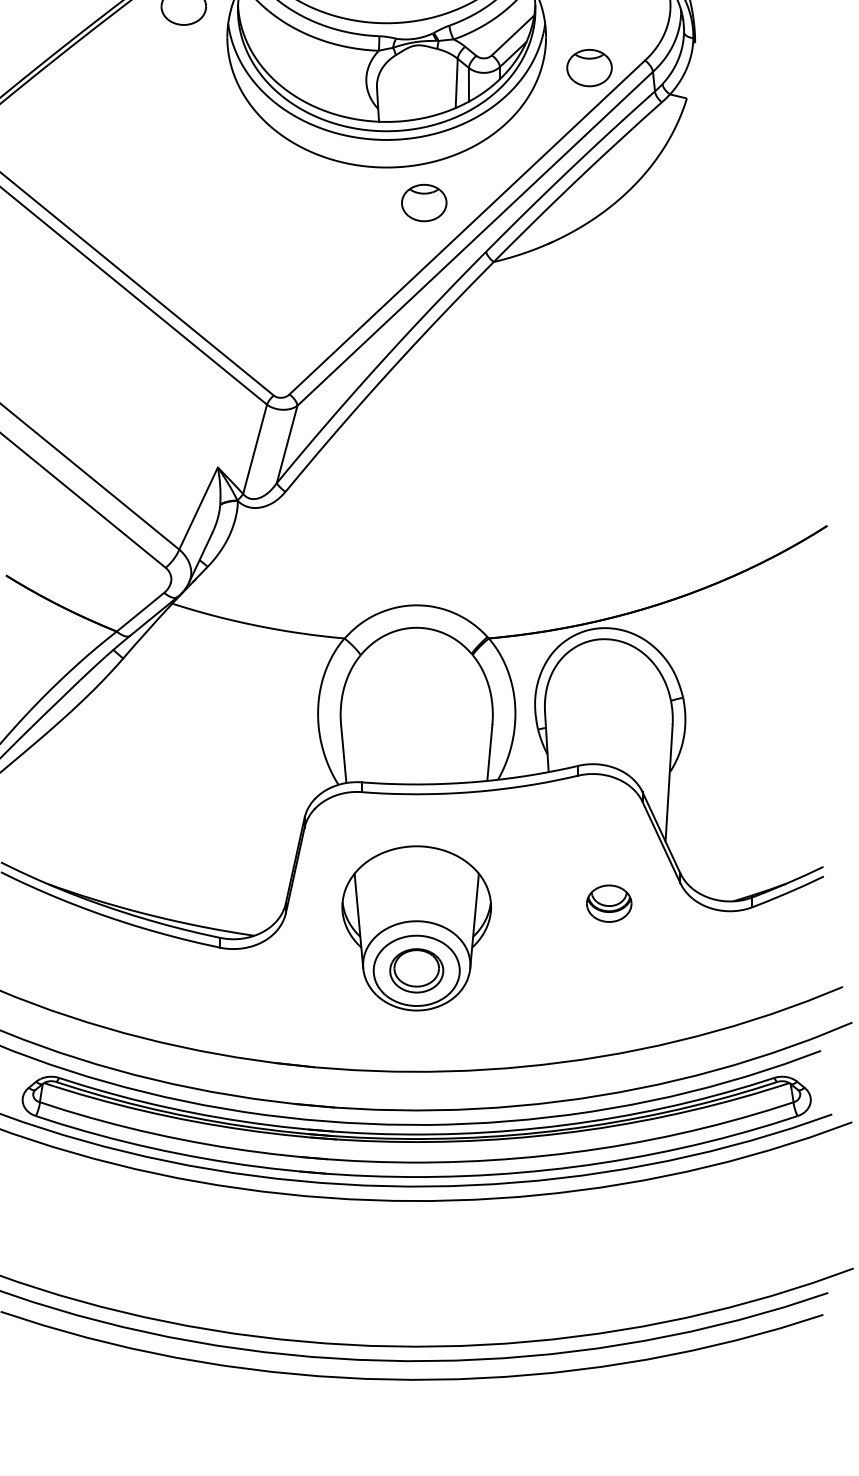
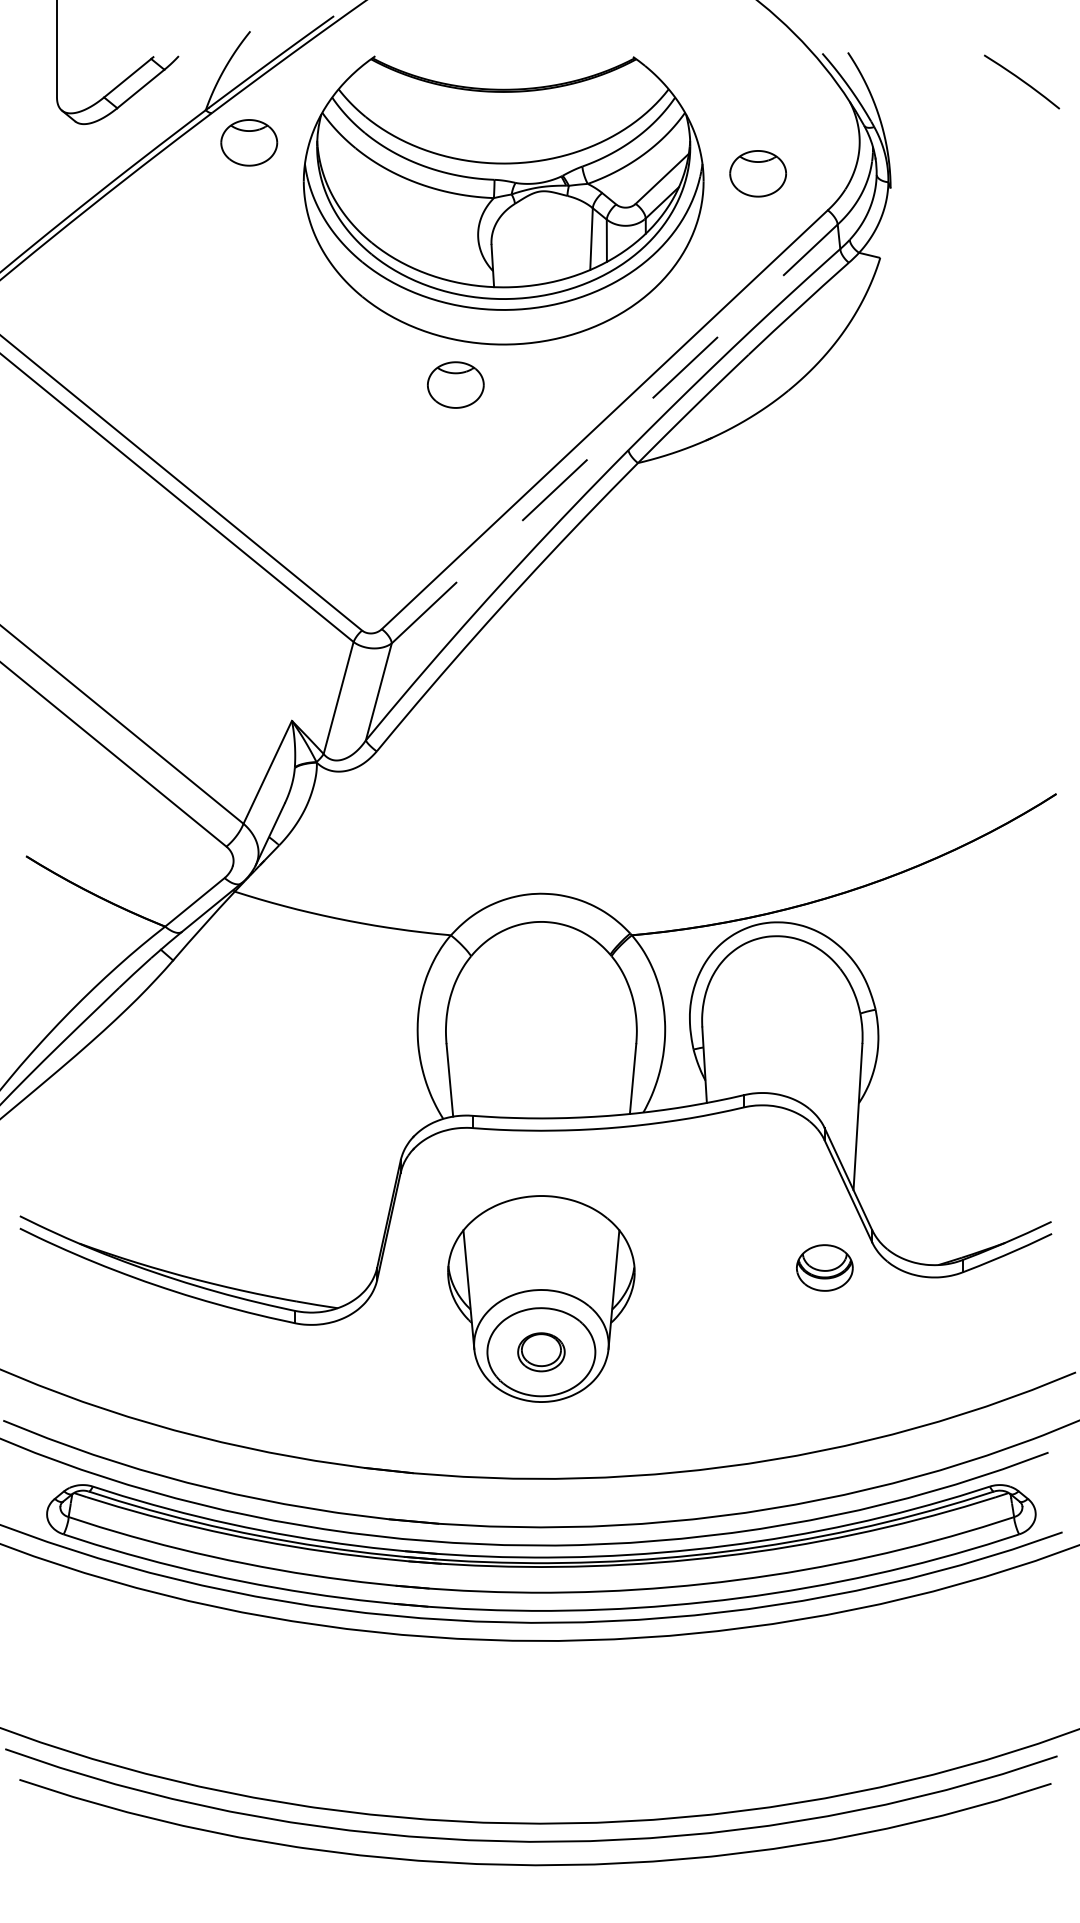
part: (589, 67) -> (757, 173), moved
part: (423, 202) -> (455, 384), moved
line: (475, 238) -> (614, 433), solid -> dashed
part: (608, 903) -> (824, 1267), moved
part: (416, 971) -> (541, 1352), size x0.7

